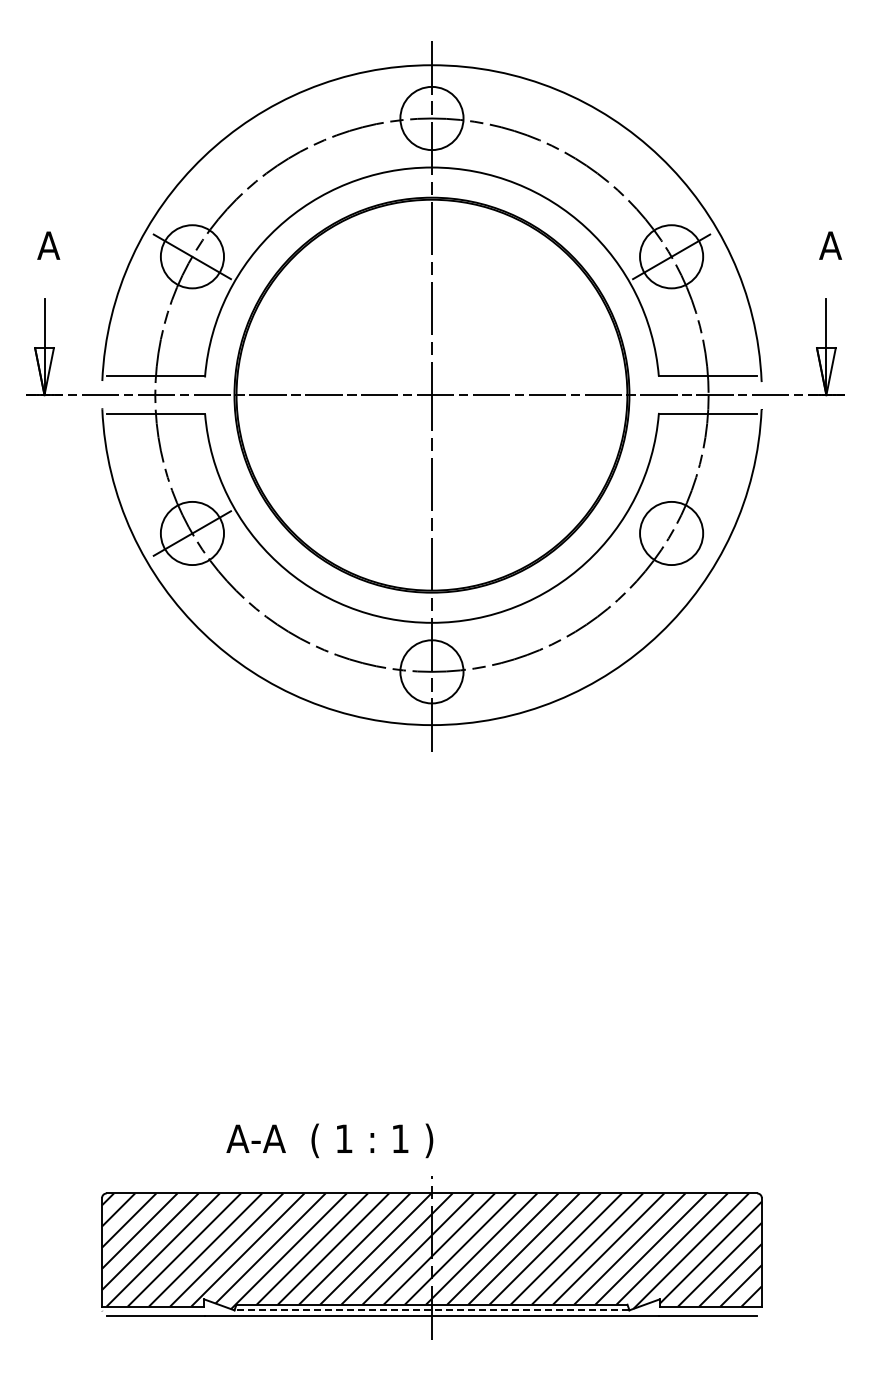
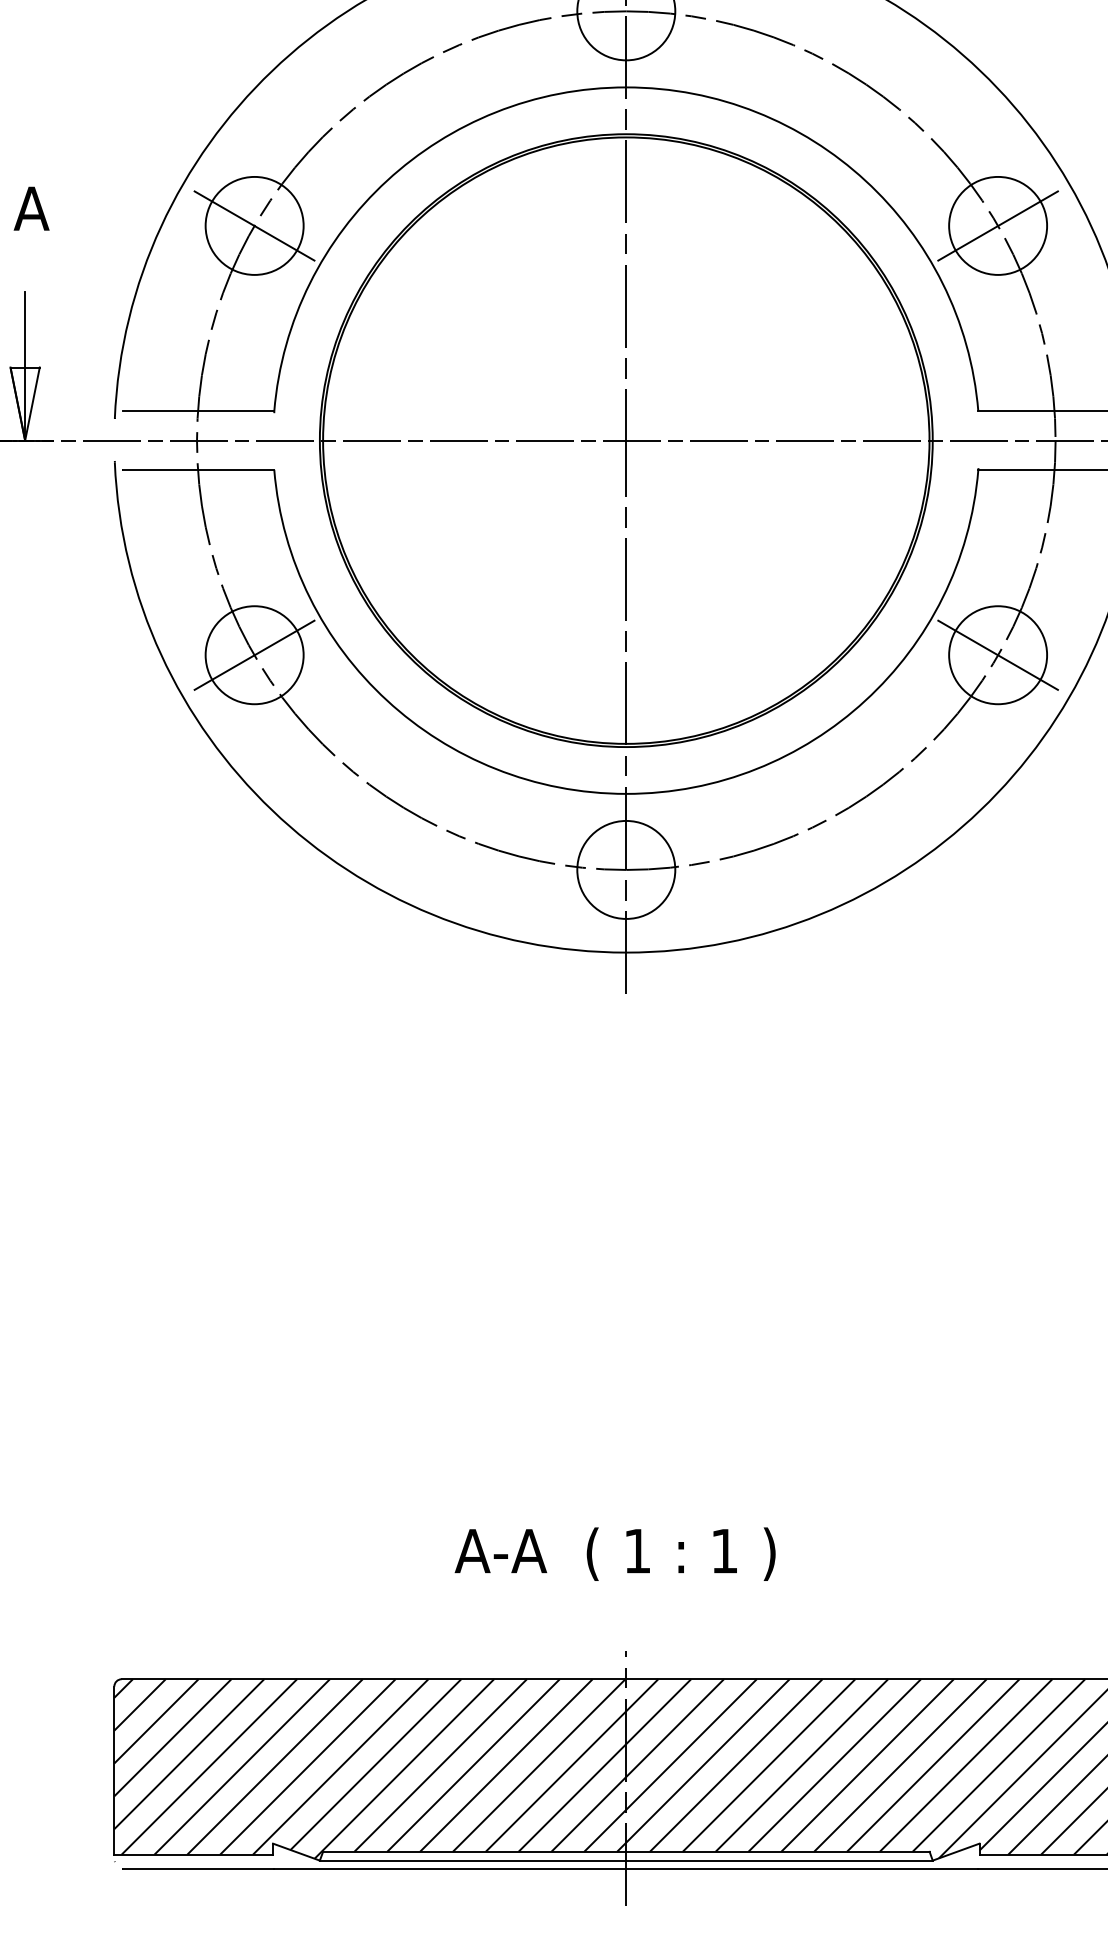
line: (671, 533) -> (997, 655), added
text: (329, 1140) -> (614, 1553), moved
line: (431, 1310) -> (625, 1860), dashed -> solid

